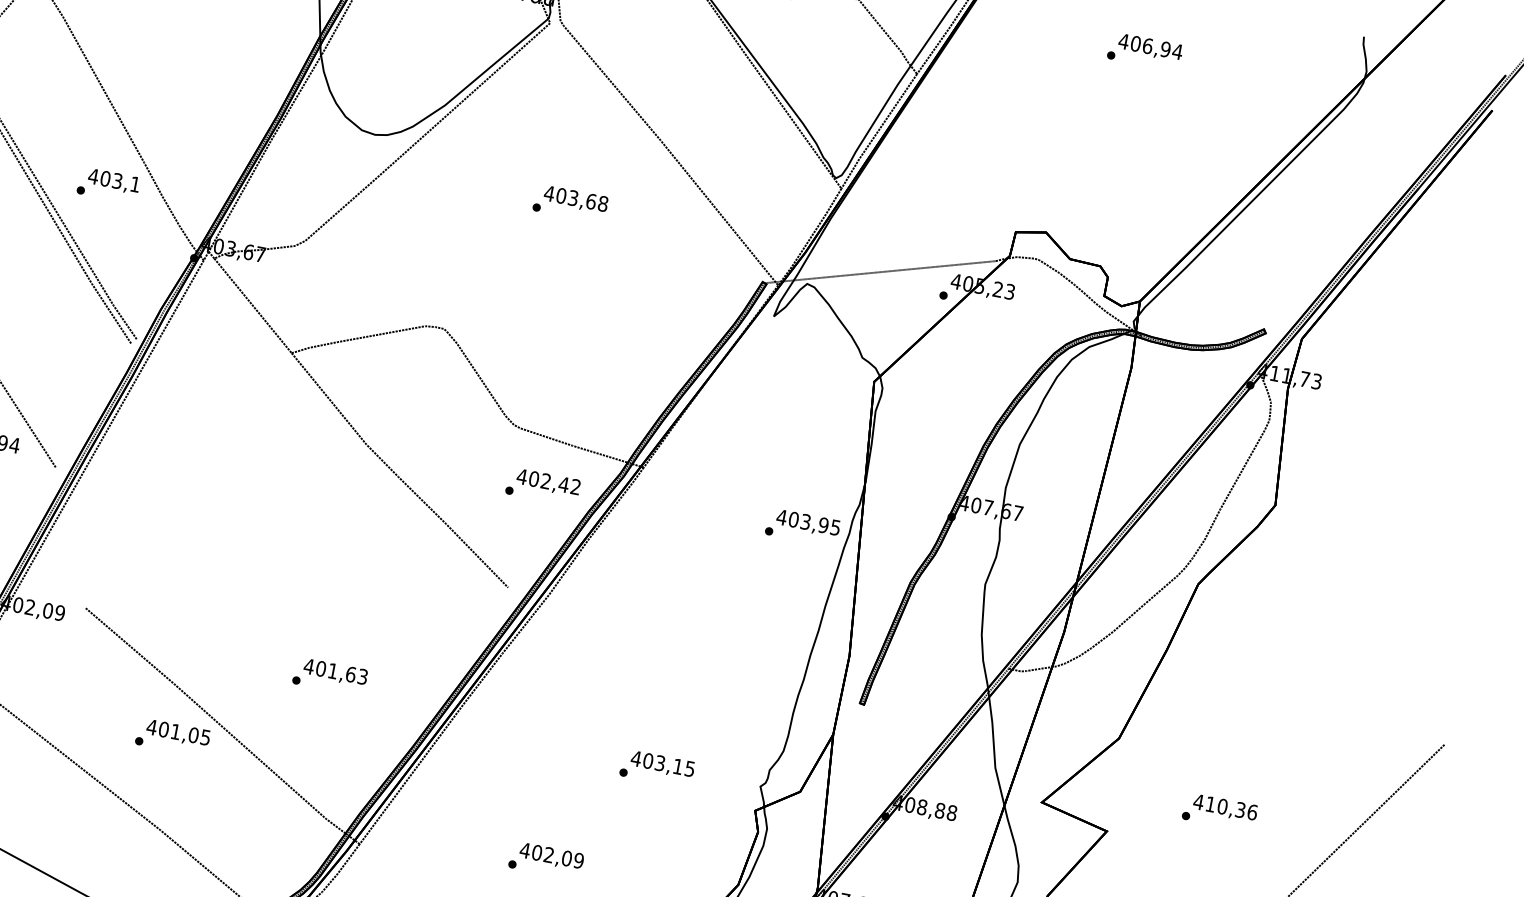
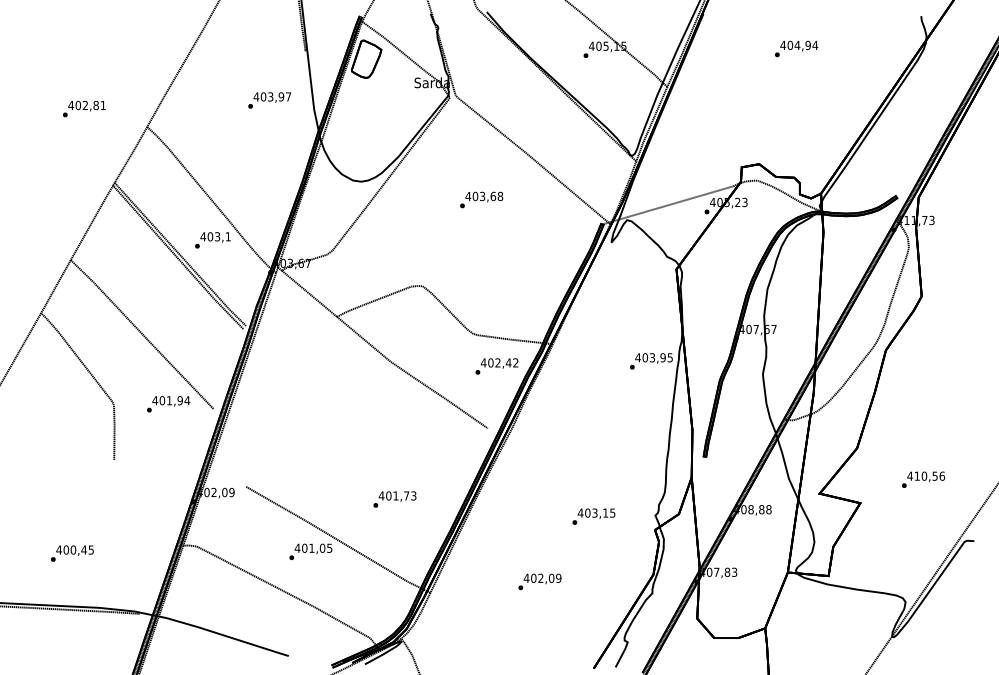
text: (1147, 46) -> (797, 45), 406,94 -> 404,94
text: (350, 673) -> (406, 495), 401,63 -> 401,73
text: (1239, 808) -> (934, 475), 410,36 -> 410,56

